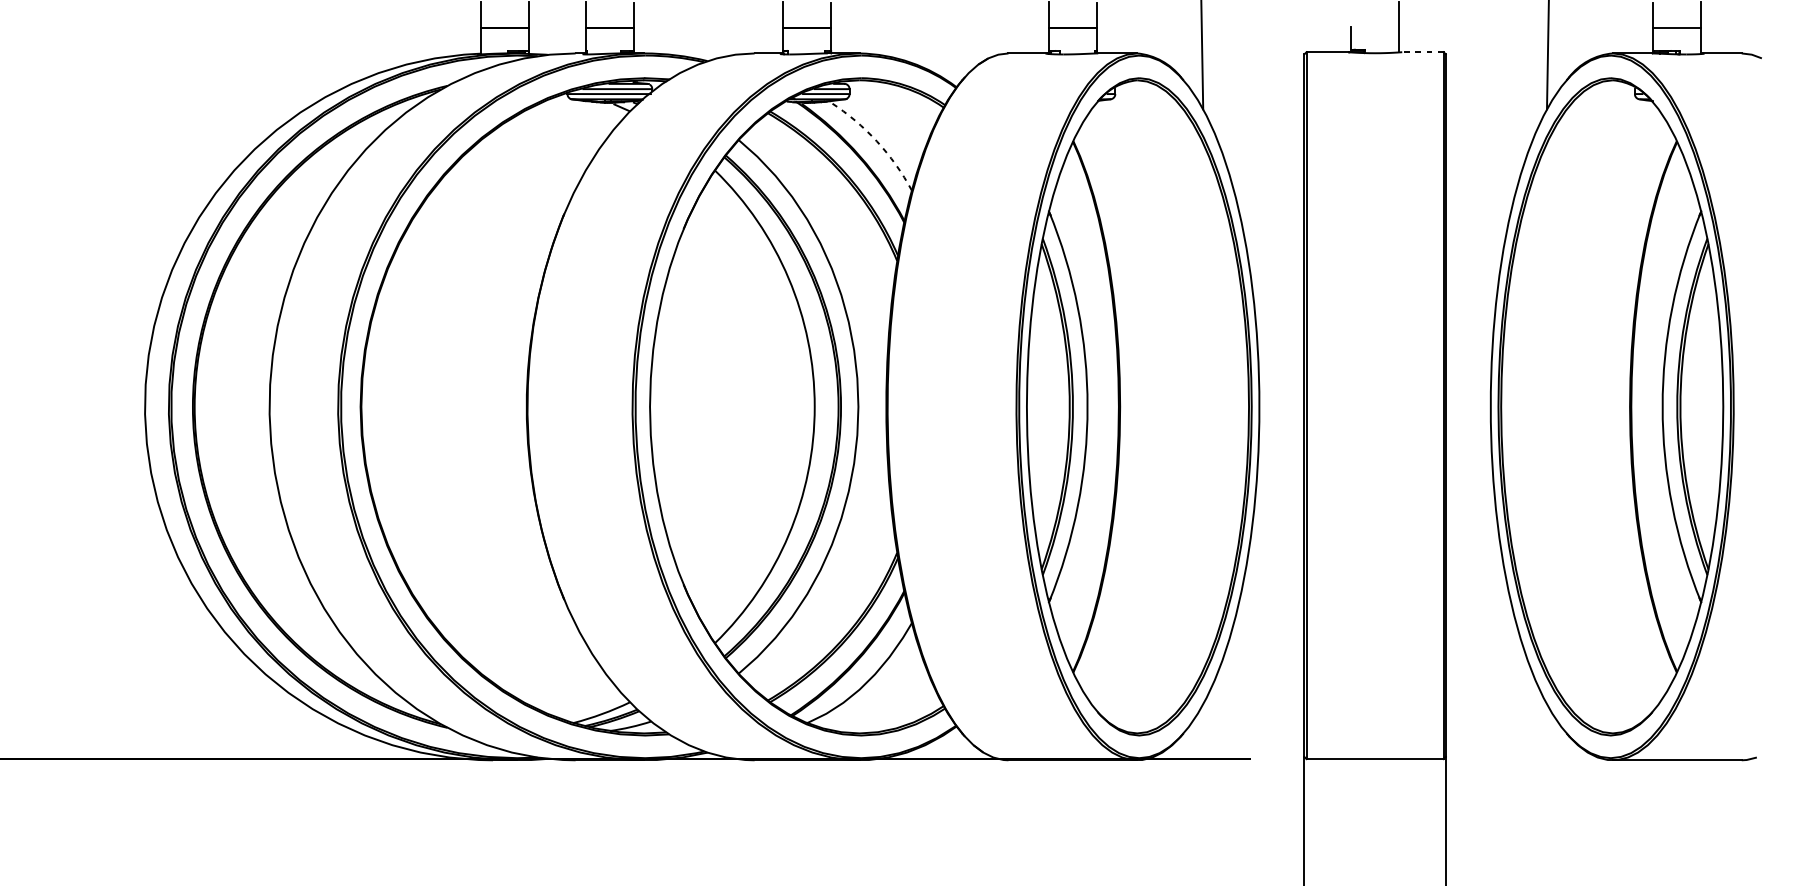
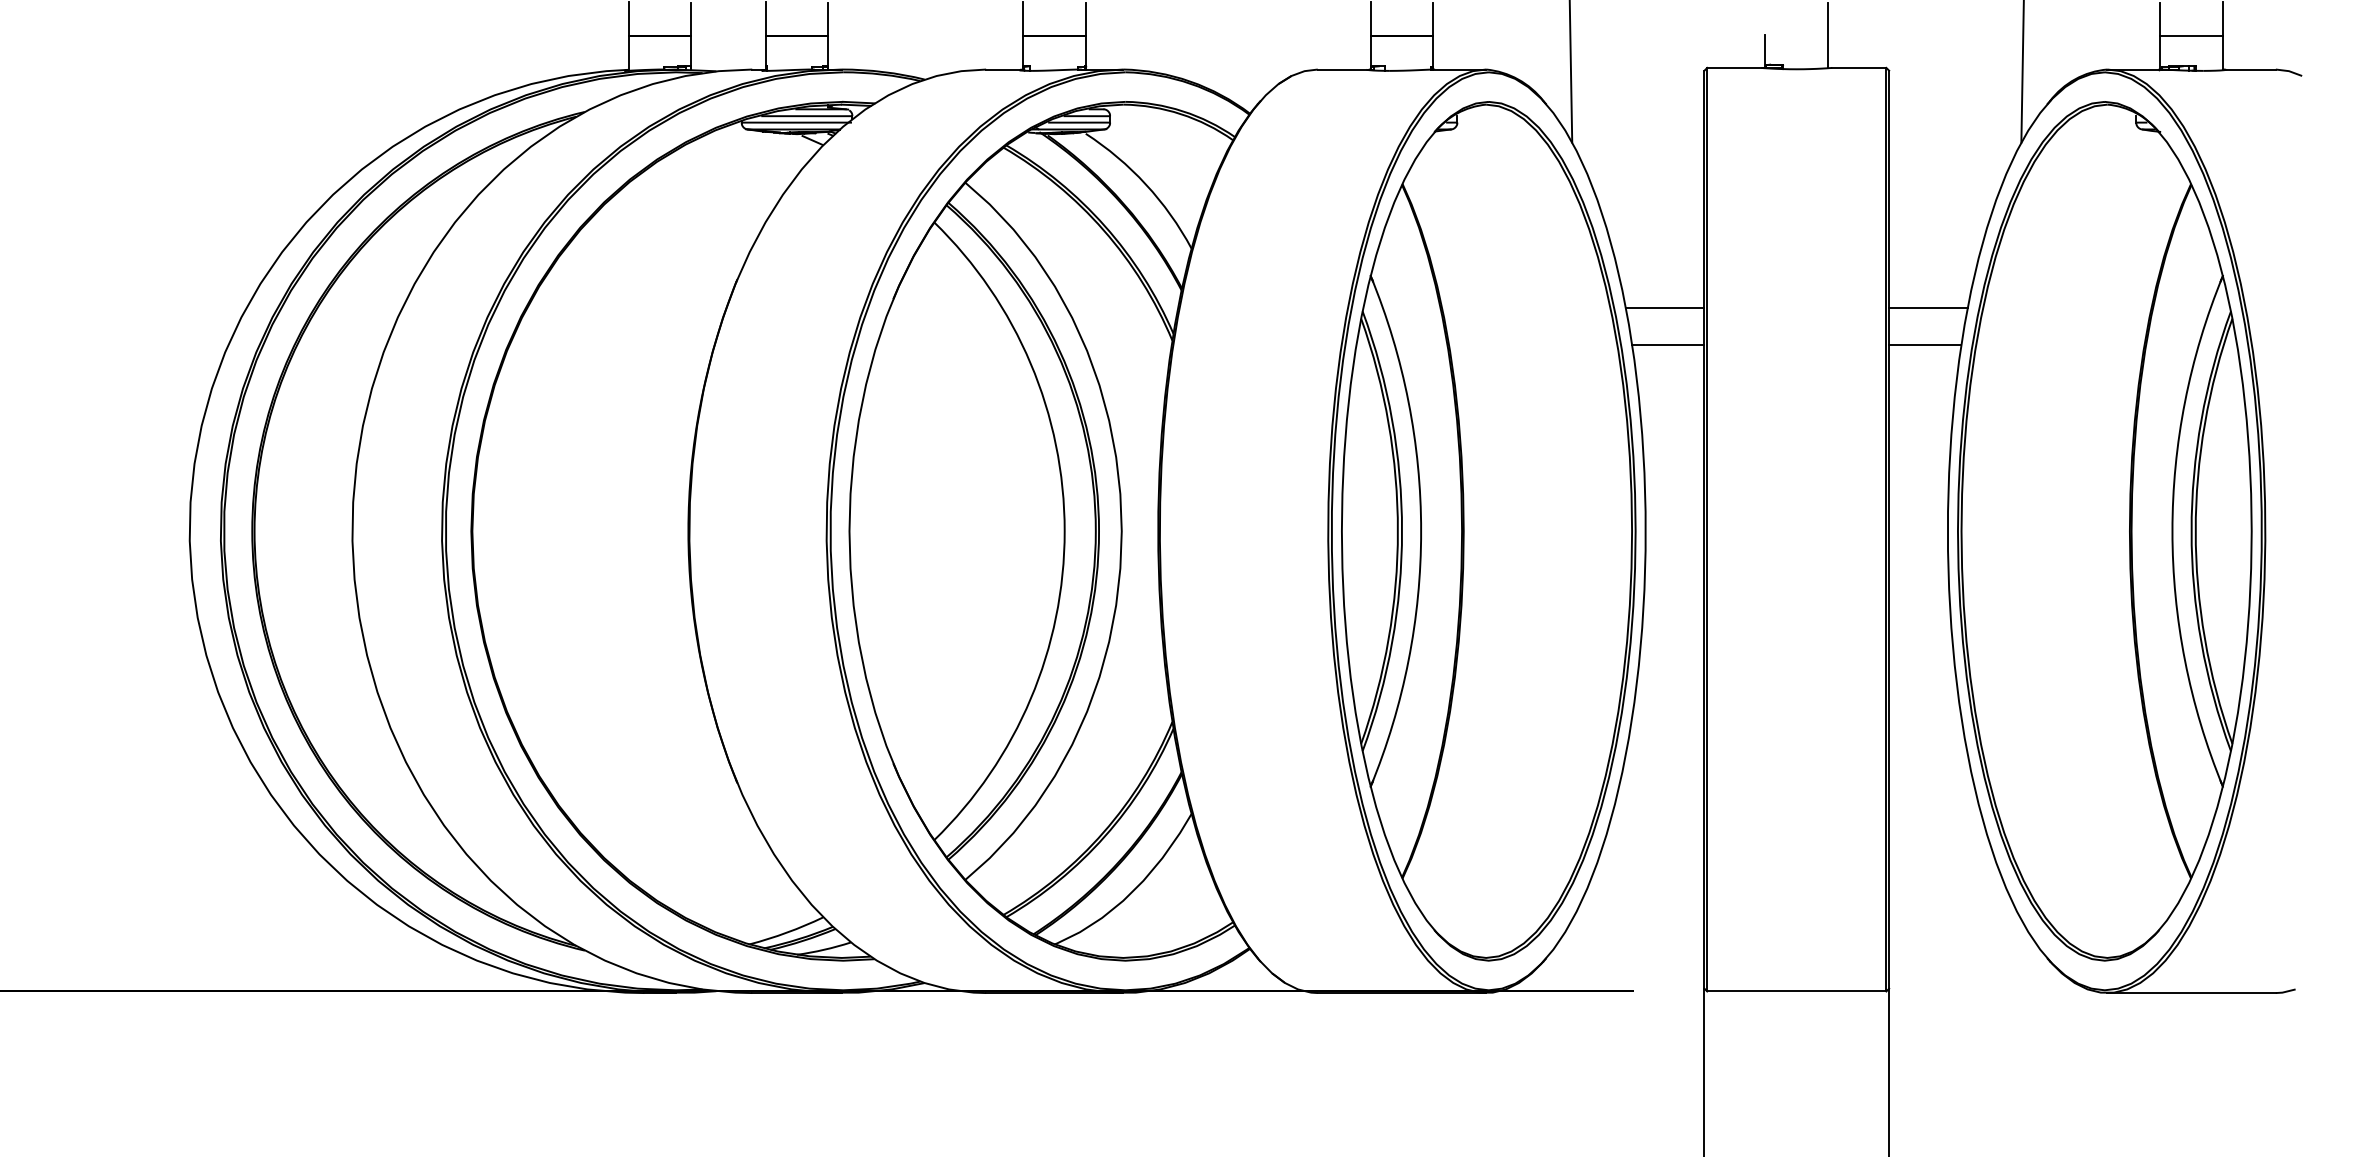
line: (1422, 51) -> (1858, 67), dashed -> solid
arc: (876, 141) -> (1145, 184), dashed -> solid
line: (1274, 236) -> (1665, 308), added
line: (1475, 236) -> (1928, 308), added
line: (1276, 263) -> (1668, 344), added
line: (1473, 263) -> (1925, 344), added

